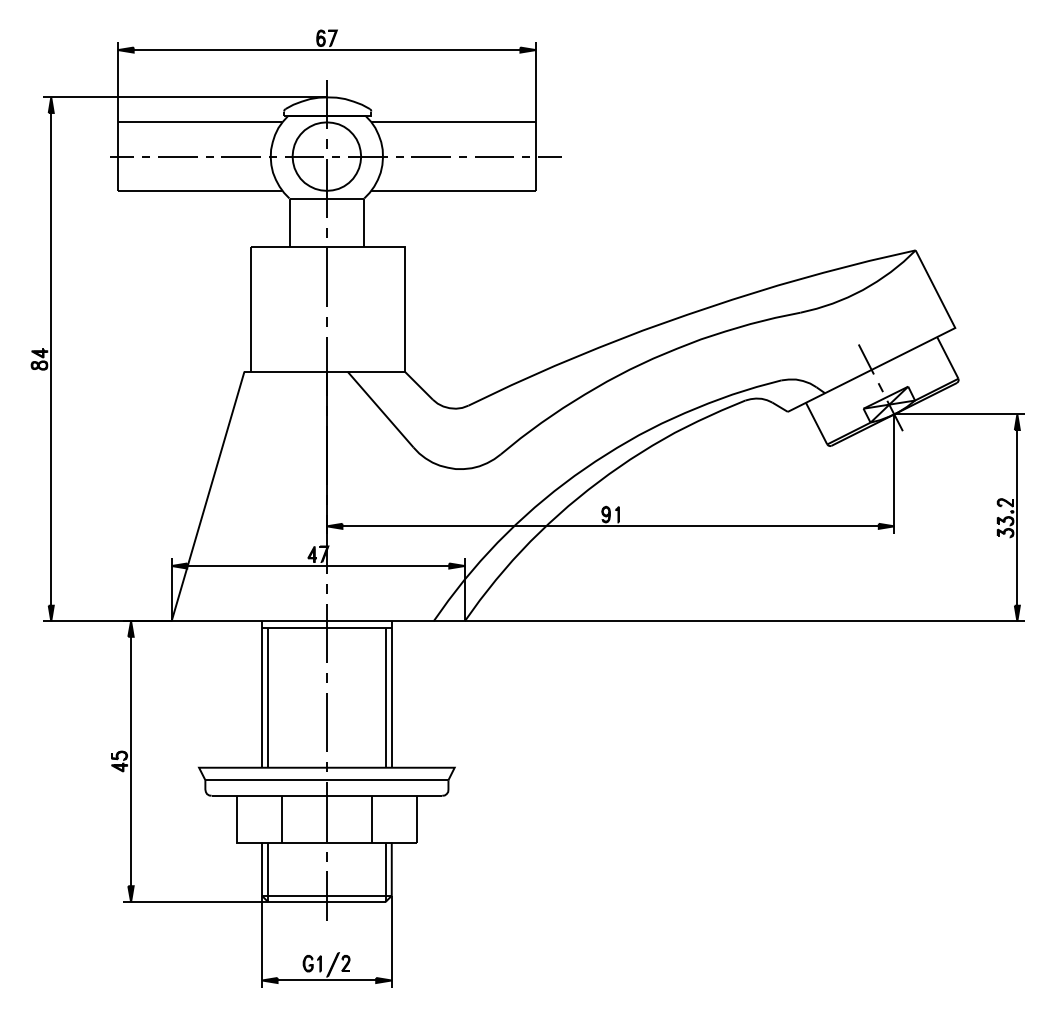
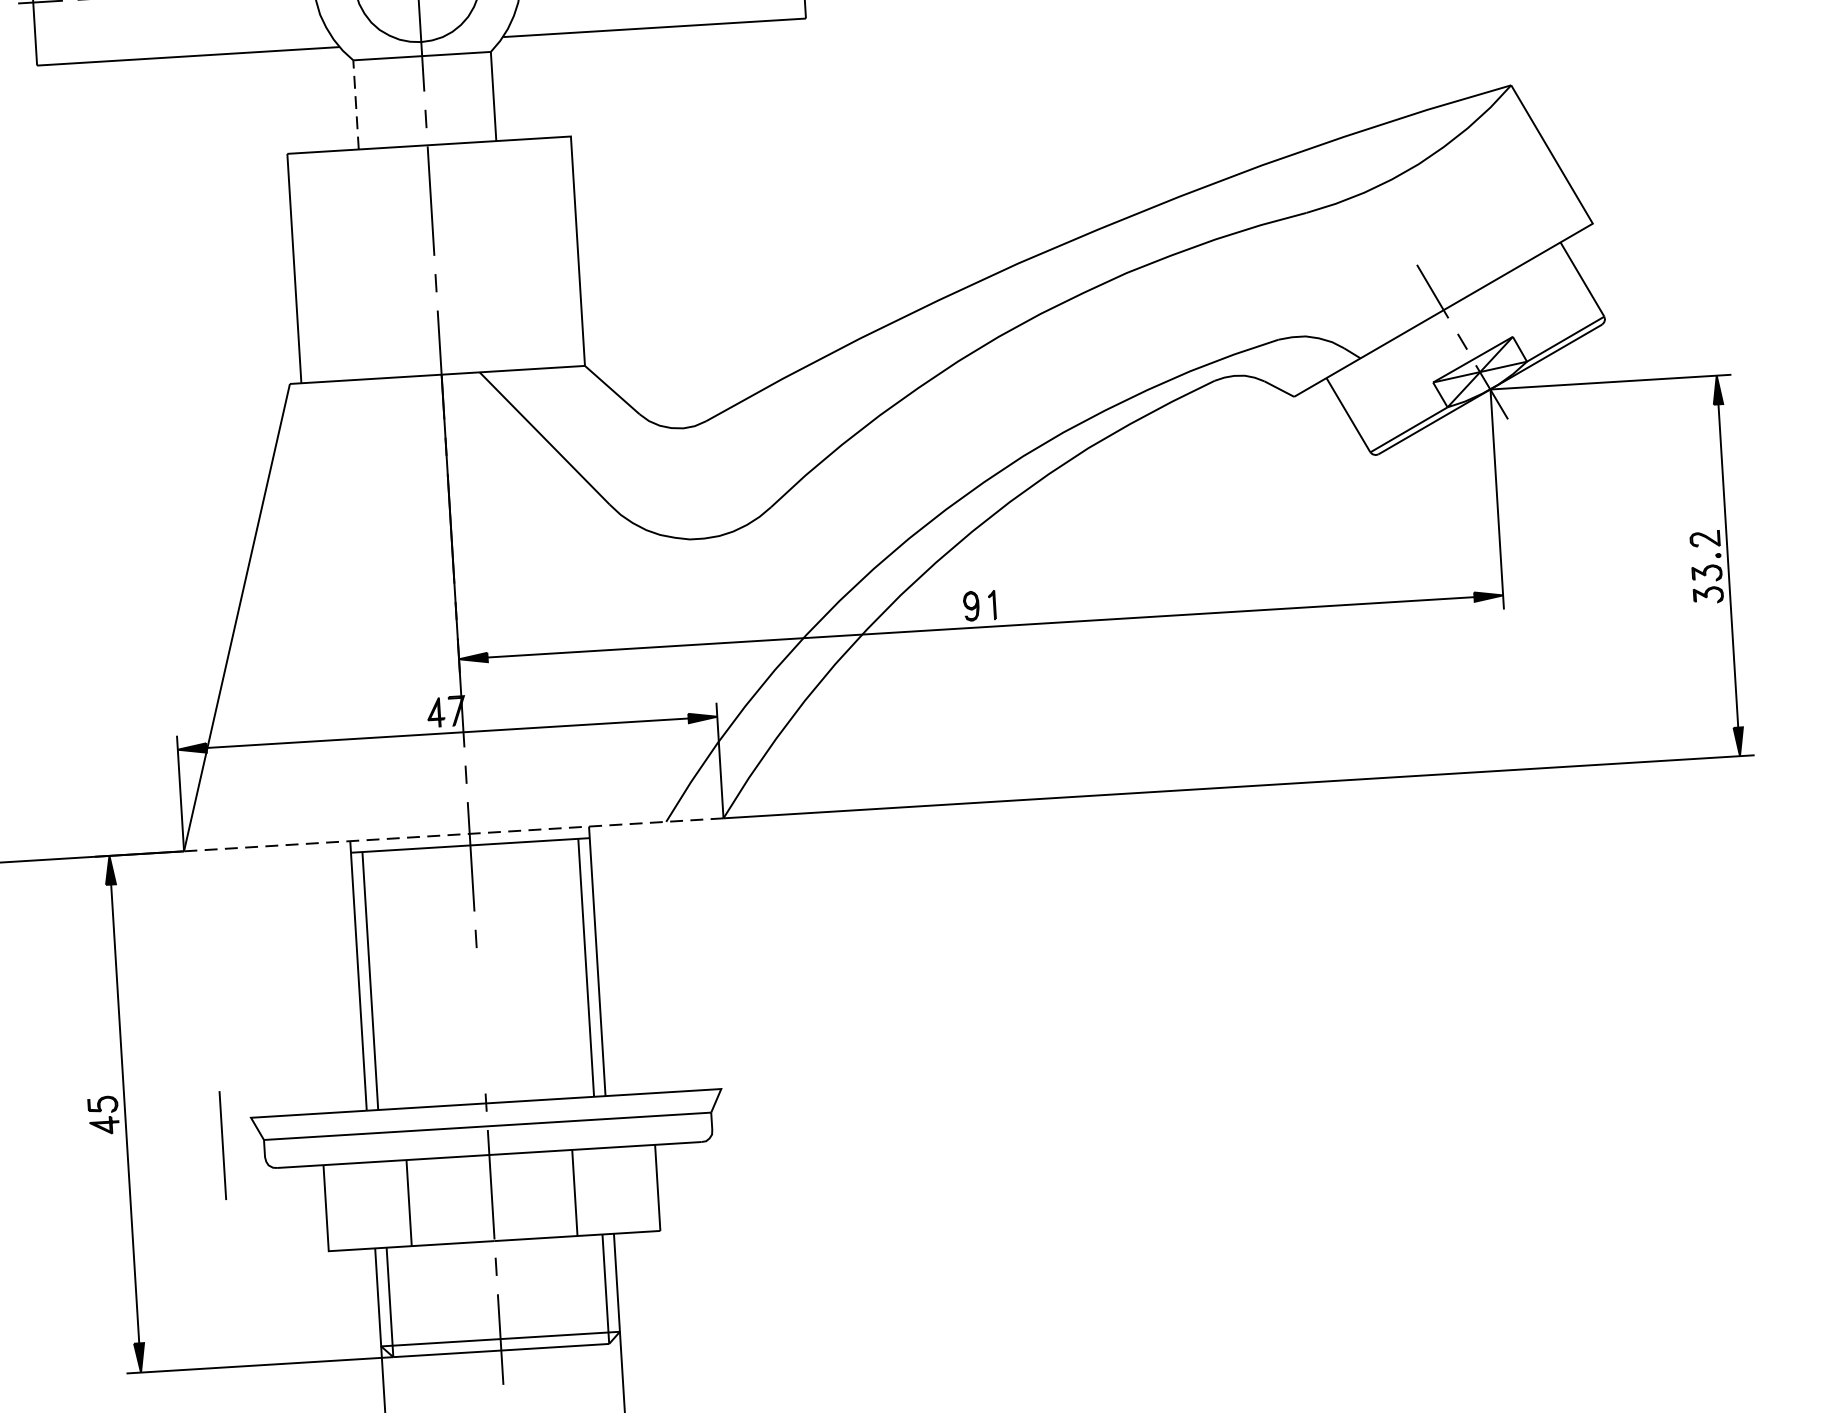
line: (289, 222) -> (356, 104), solid -> dashed
line: (318, 621) -> (454, 835), solid -> dashed
line: (326, 722) -> (222, 1144), moved

